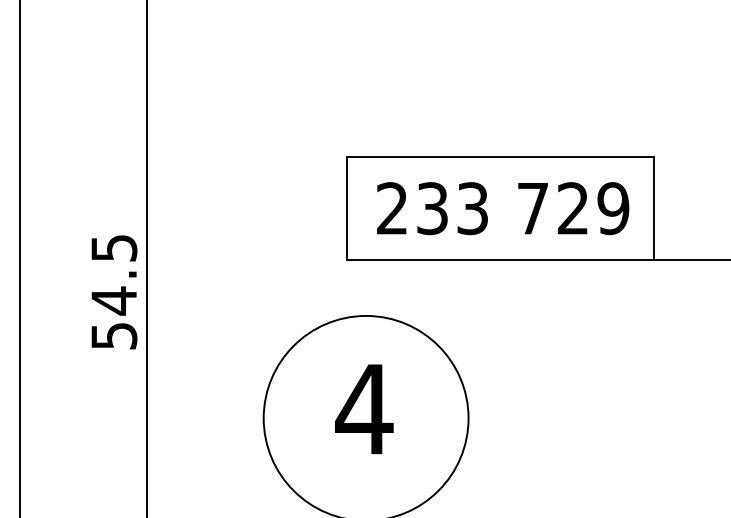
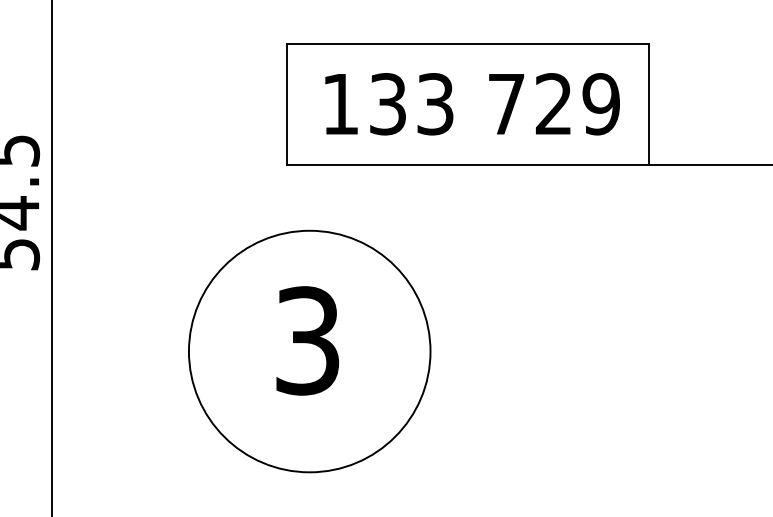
text: (391, 208) -> (339, 104), 233 -> 133
text: (364, 408) -> (307, 339), 4 -> 3

